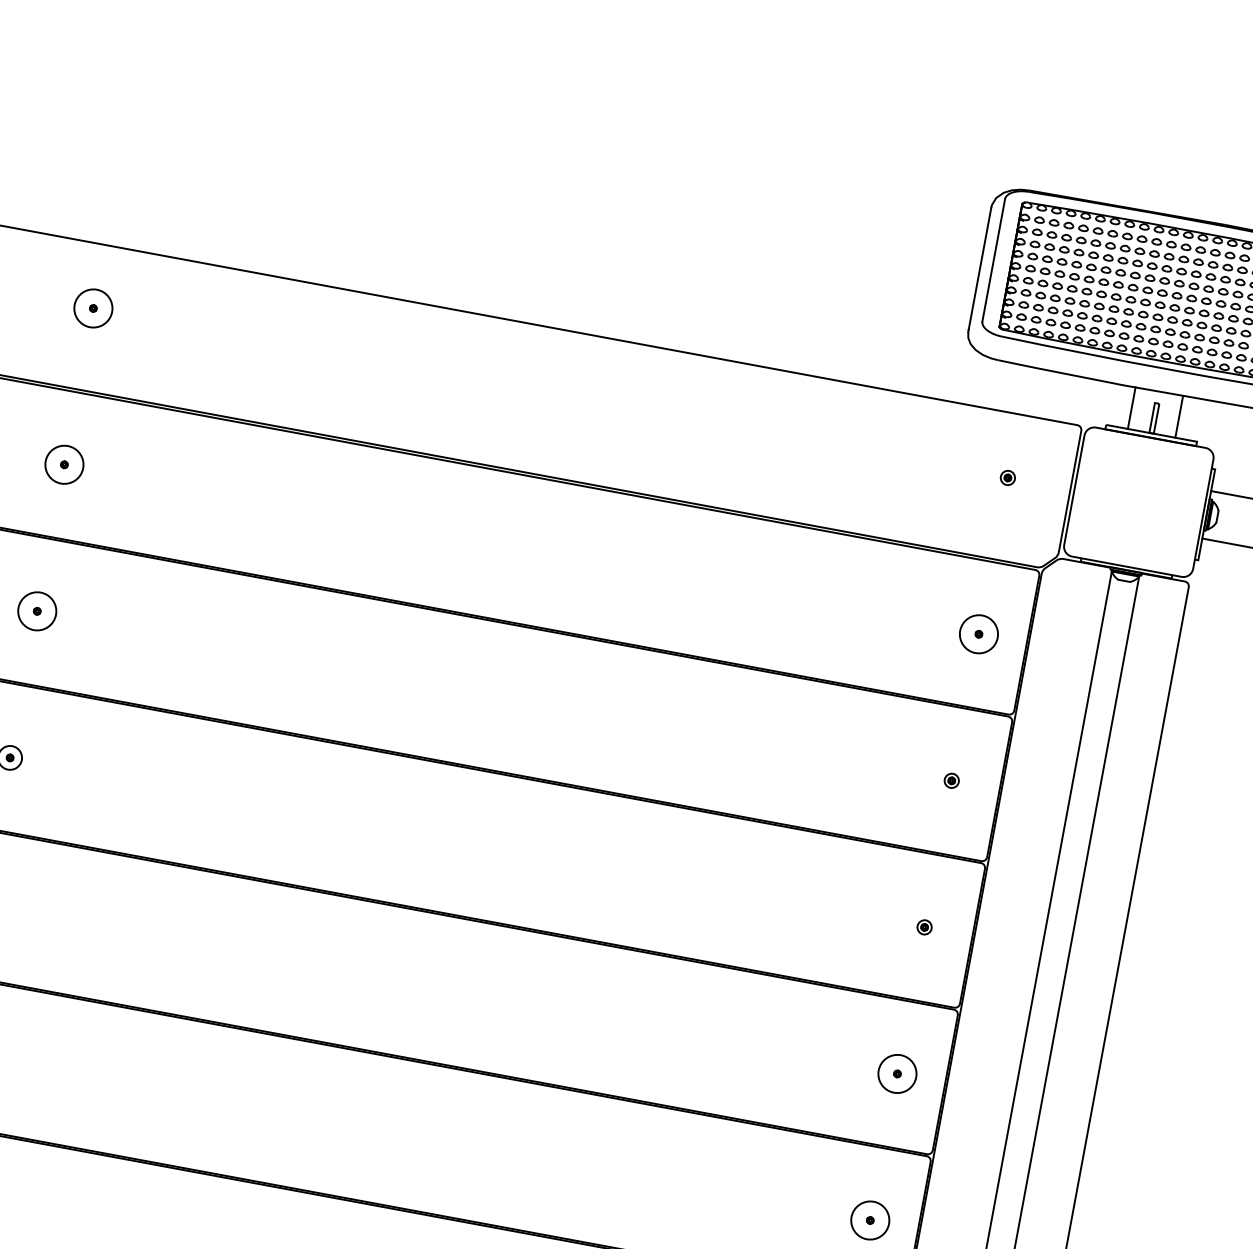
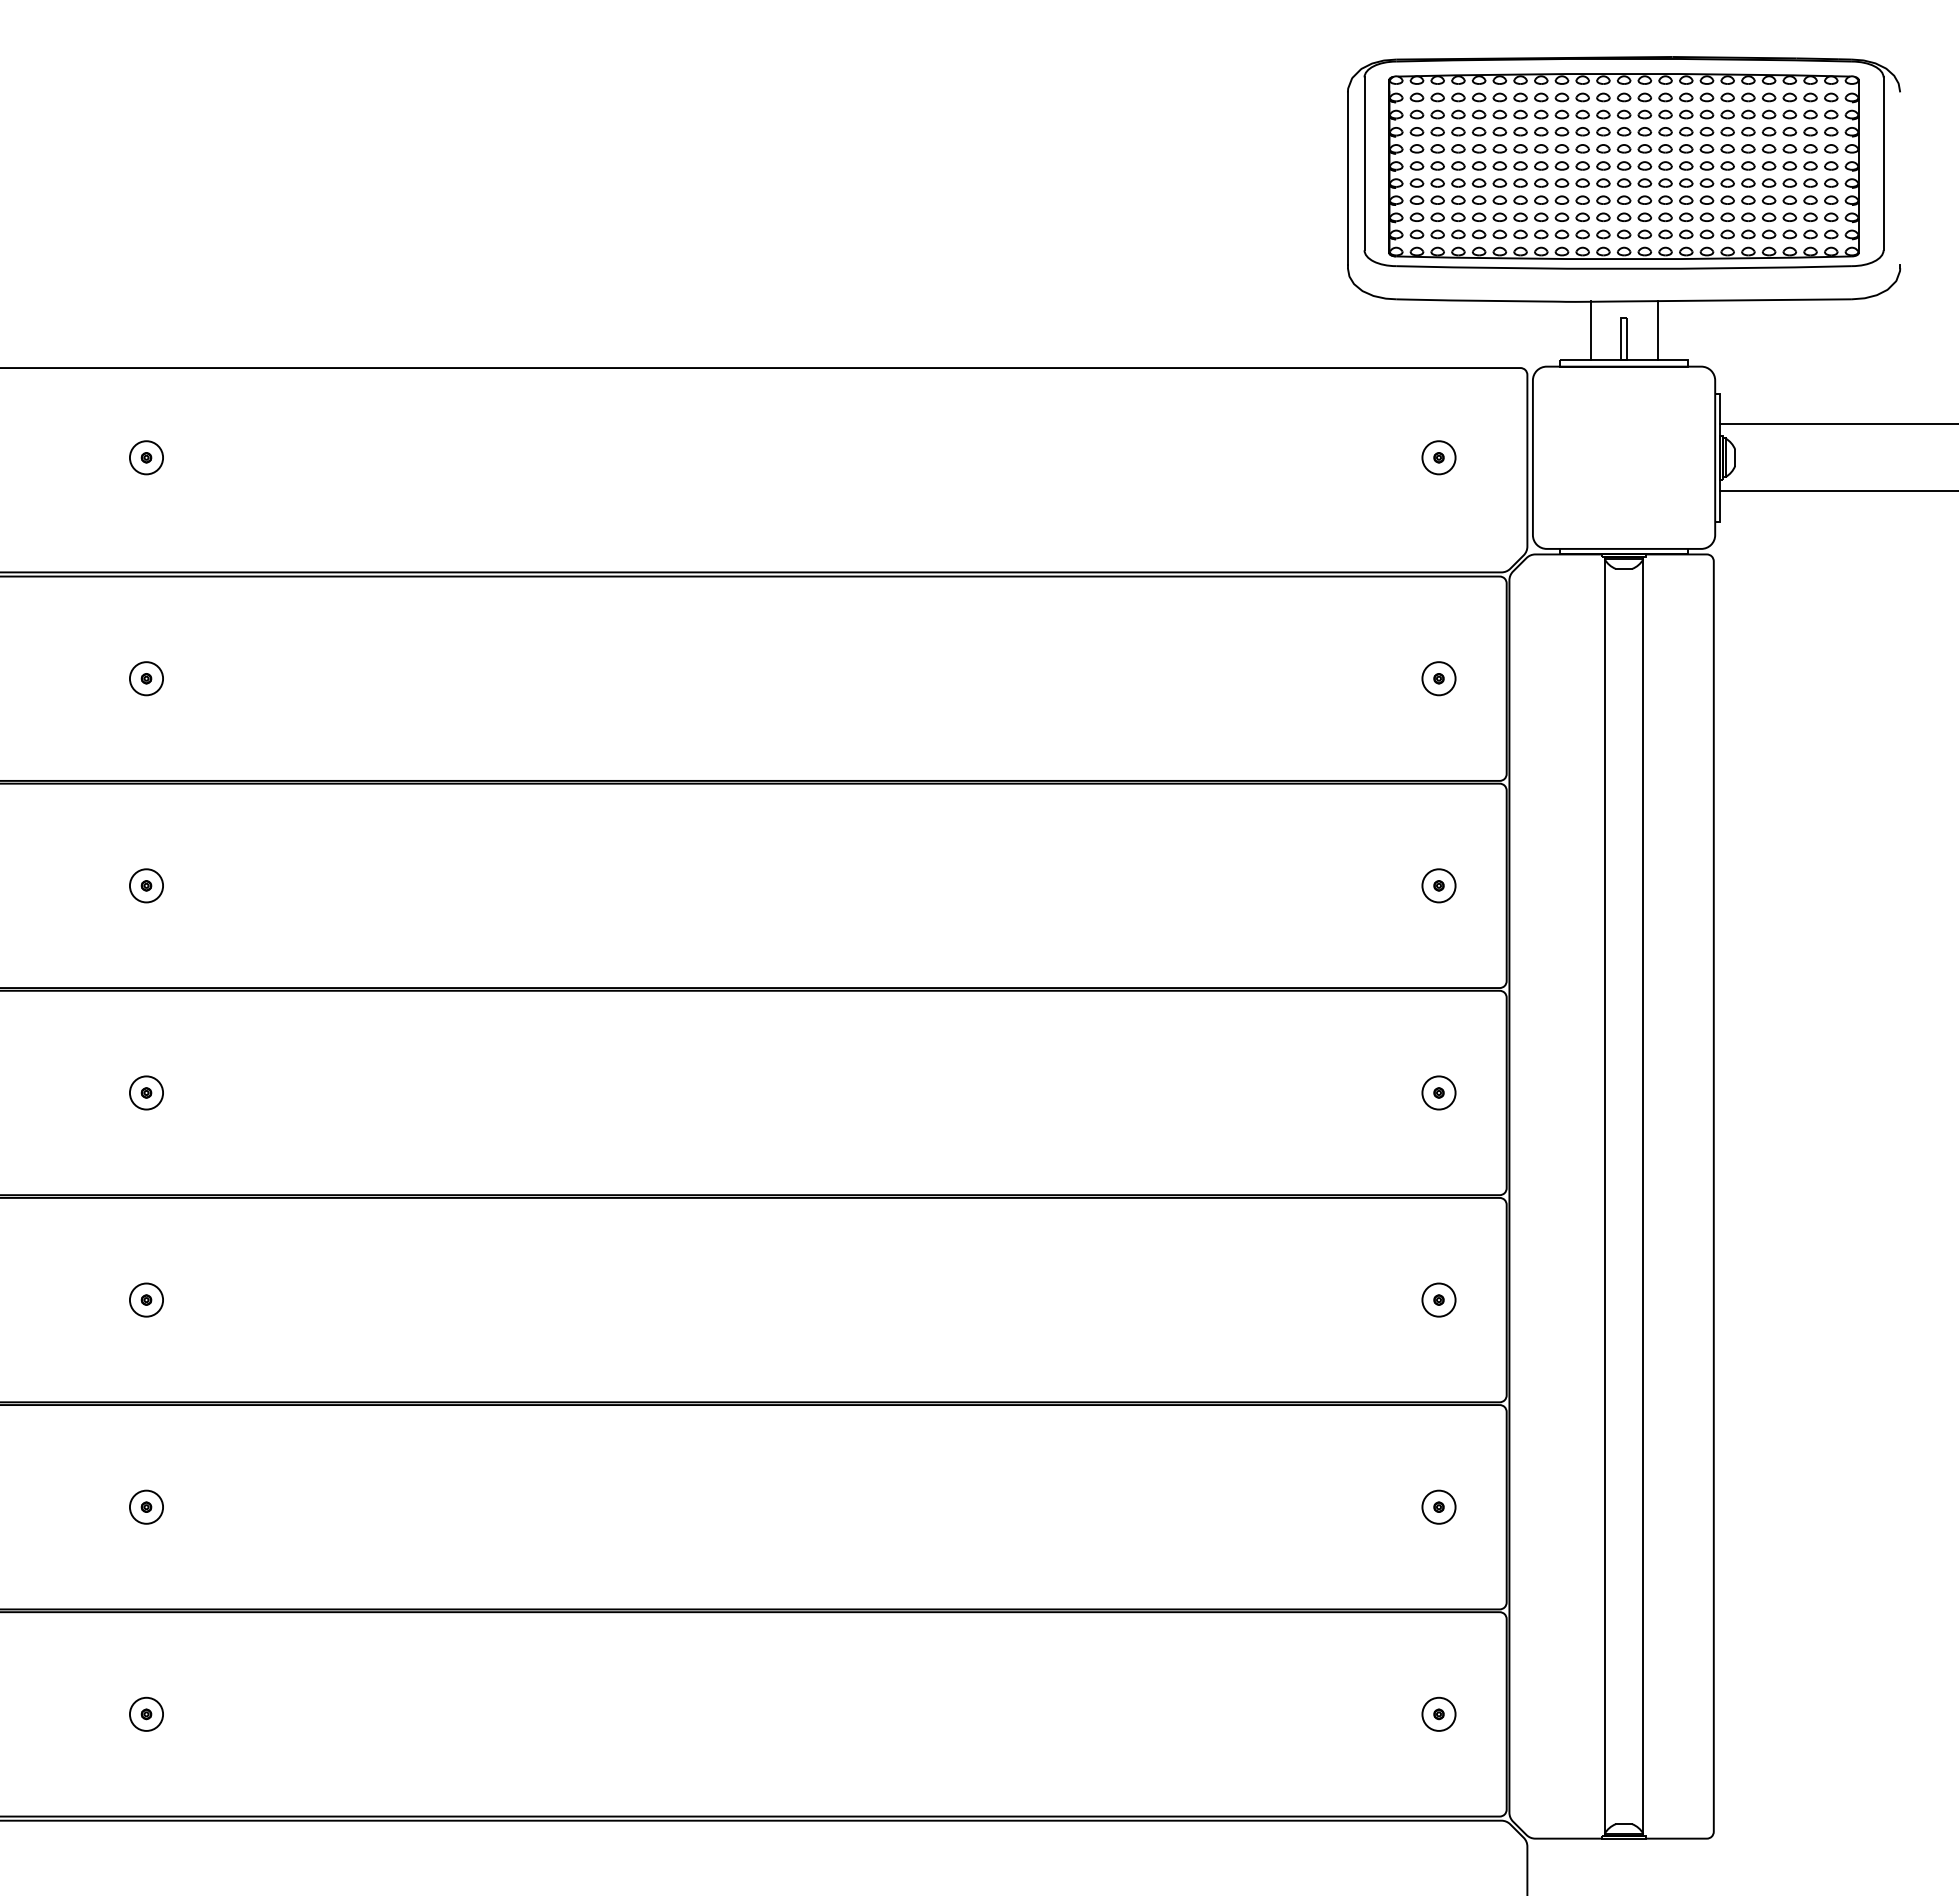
circle: (93, 308) -> (146, 457), size x0.62
circle: (64, 464) -> (146, 678), size x0.62
circle: (1007, 477) -> (1438, 457), size x1.67
circle: (37, 611) -> (146, 885), size x0.62
circle: (978, 634) -> (1438, 678), size x0.62
circle: (951, 780) -> (1438, 885), size x1.67
circle: (924, 926) -> (1438, 1092), size x1.67
circle: (897, 1073) -> (1438, 1299), size x0.62
circle: (870, 1219) -> (1438, 1506), size x0.62

